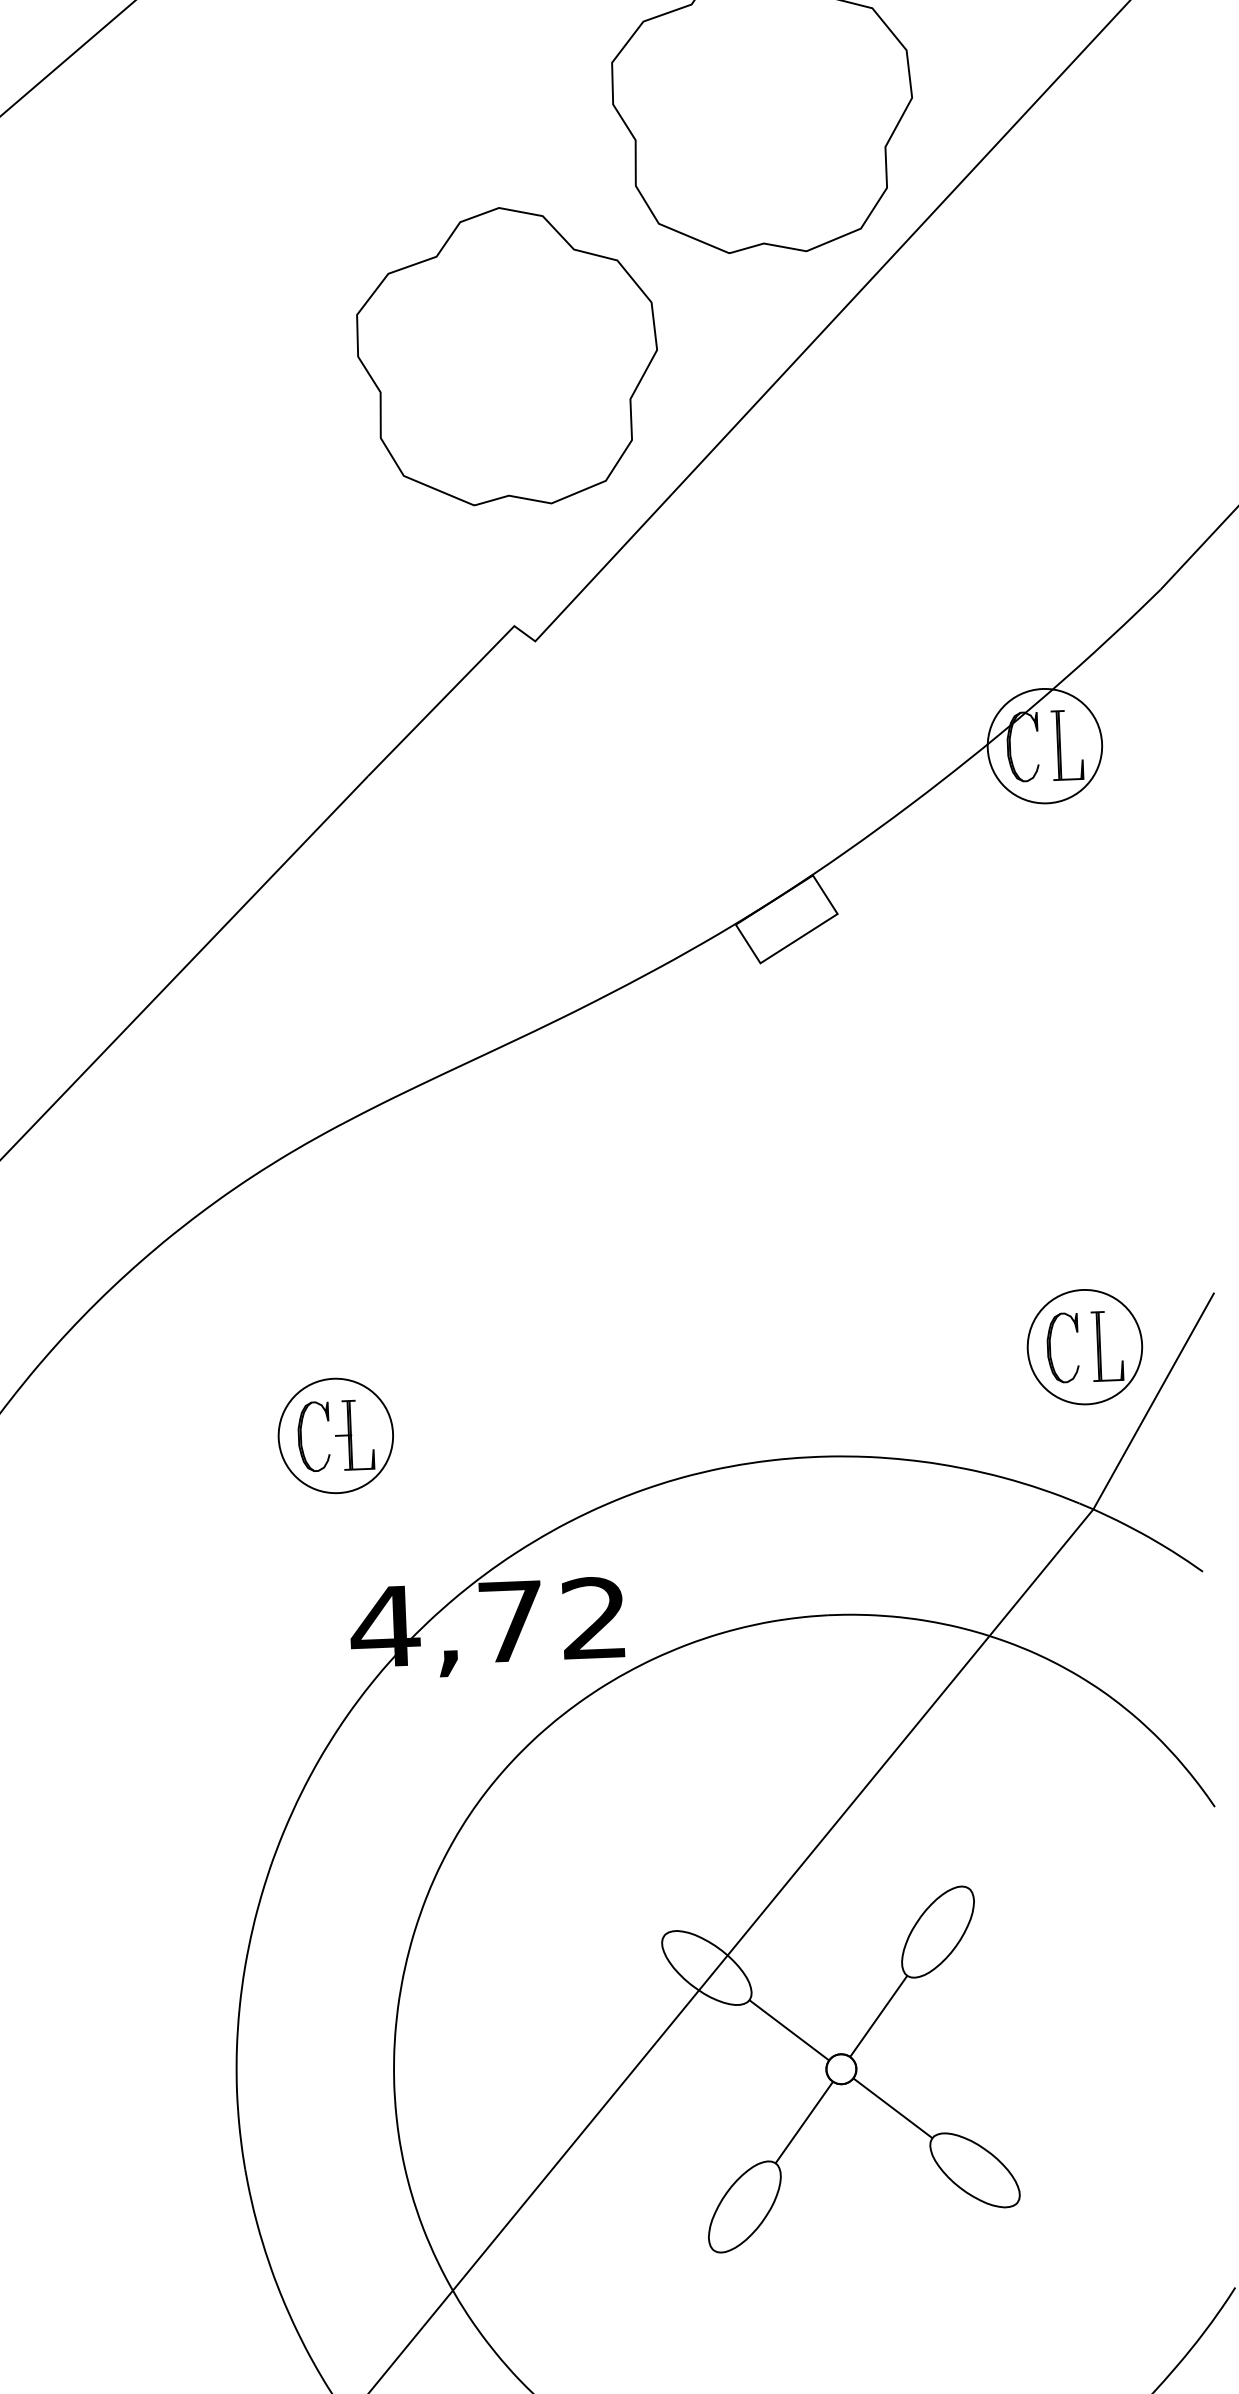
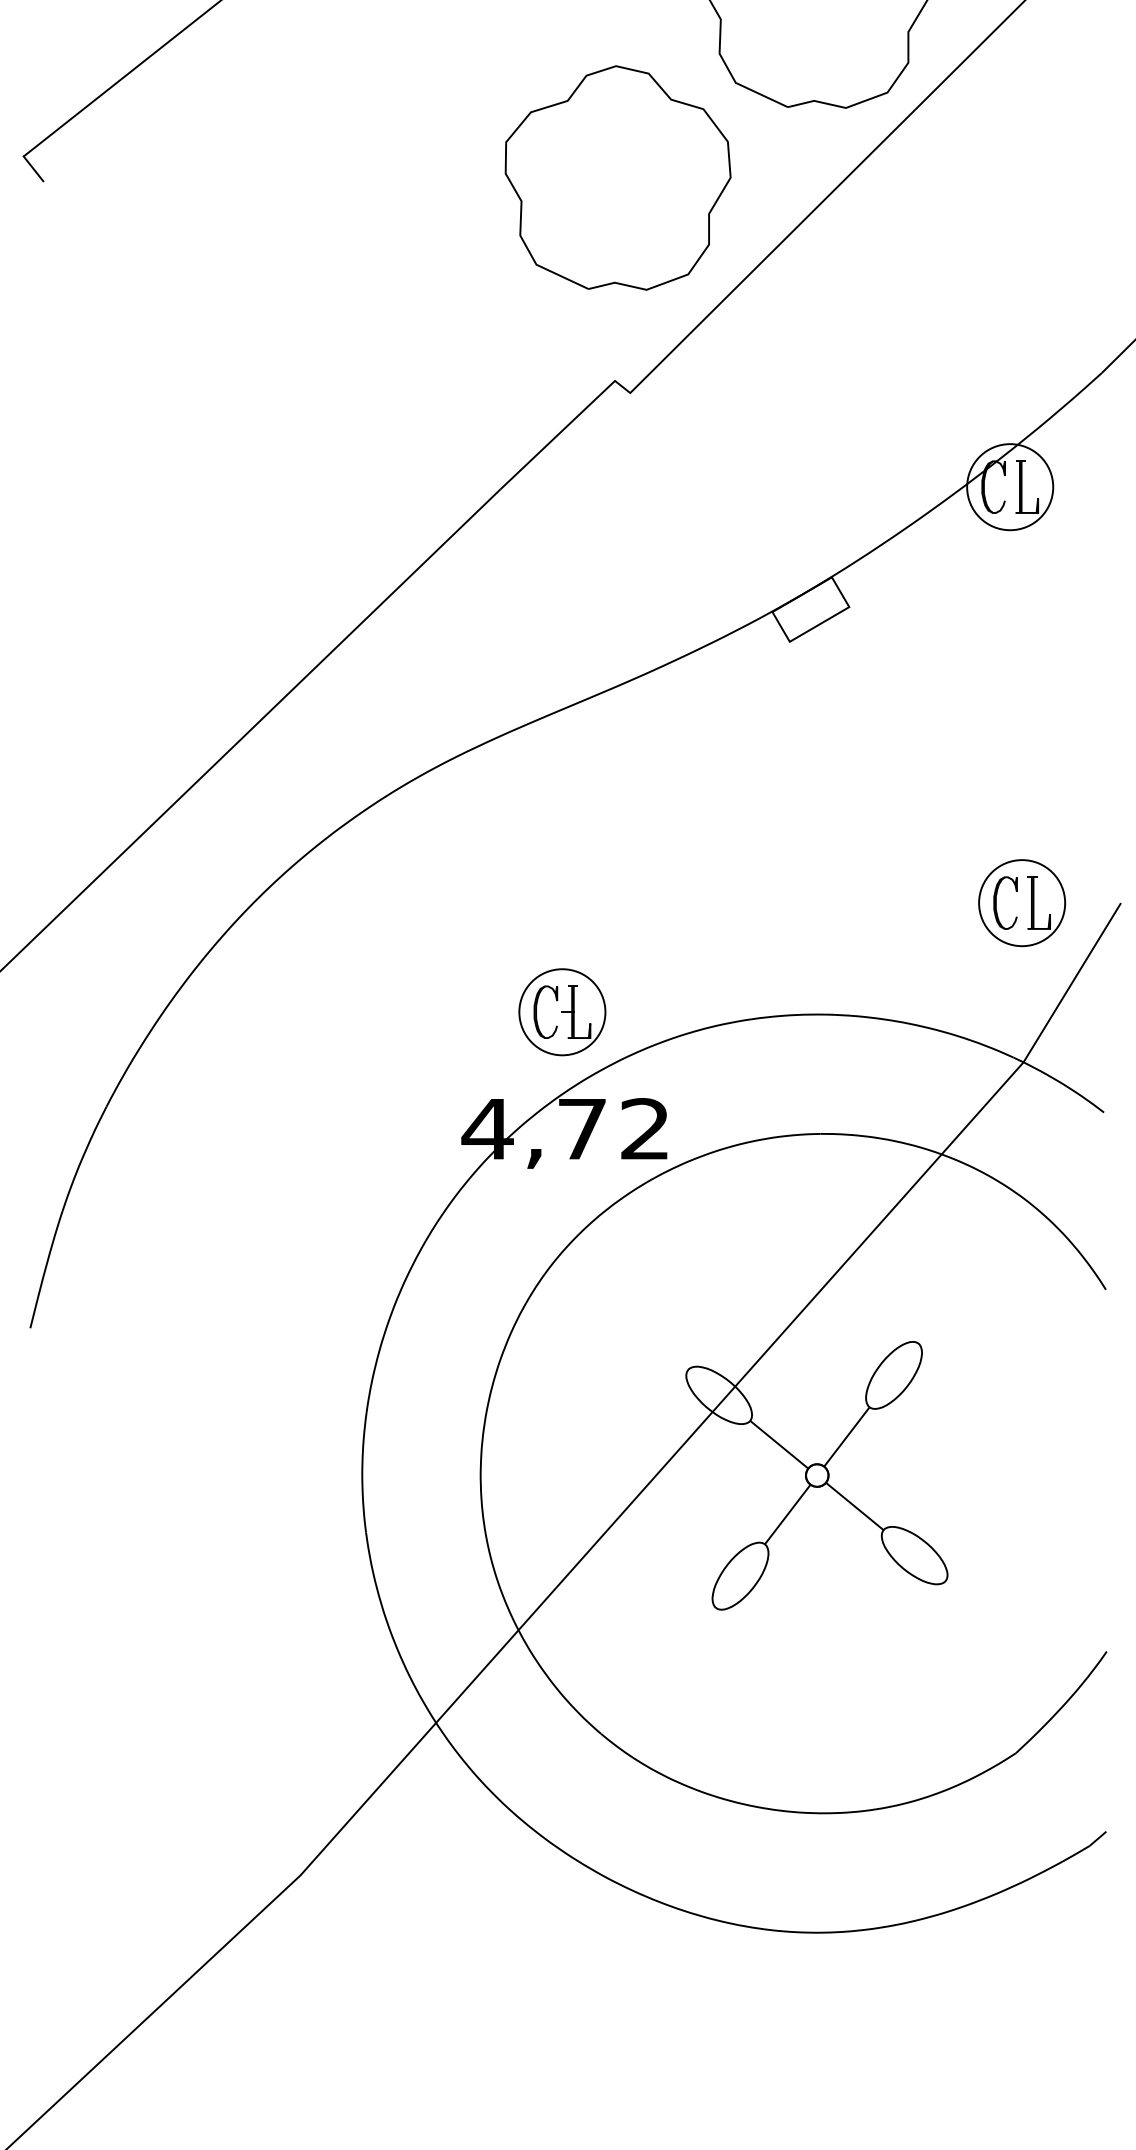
part: (1085, 1347) -> (1022, 903), moved
part: (336, 1436) -> (562, 1012), moved

